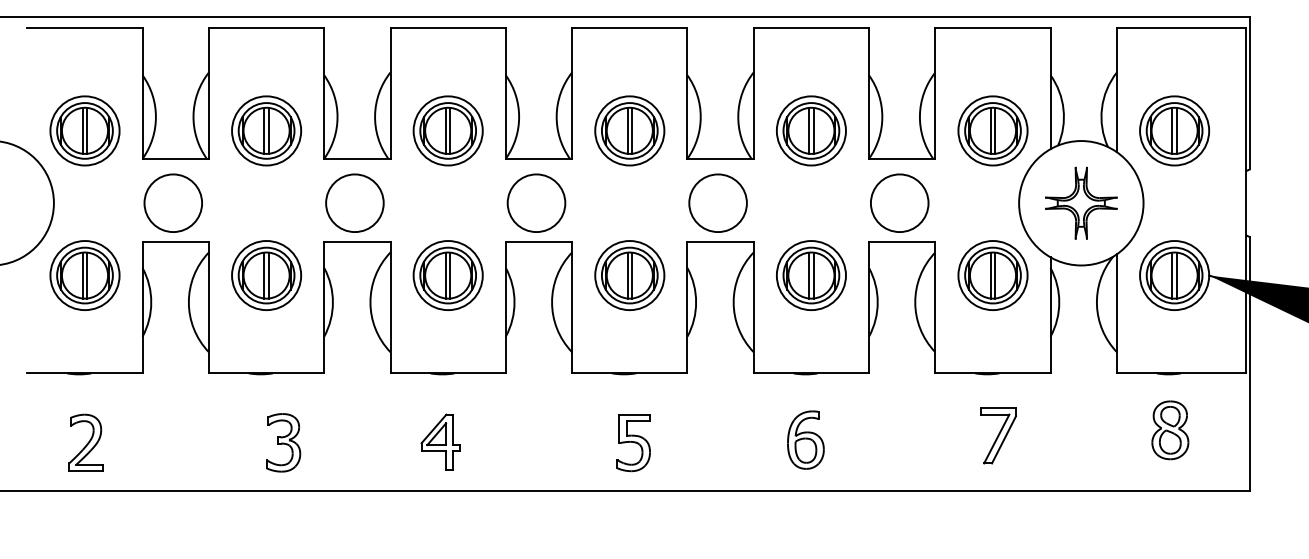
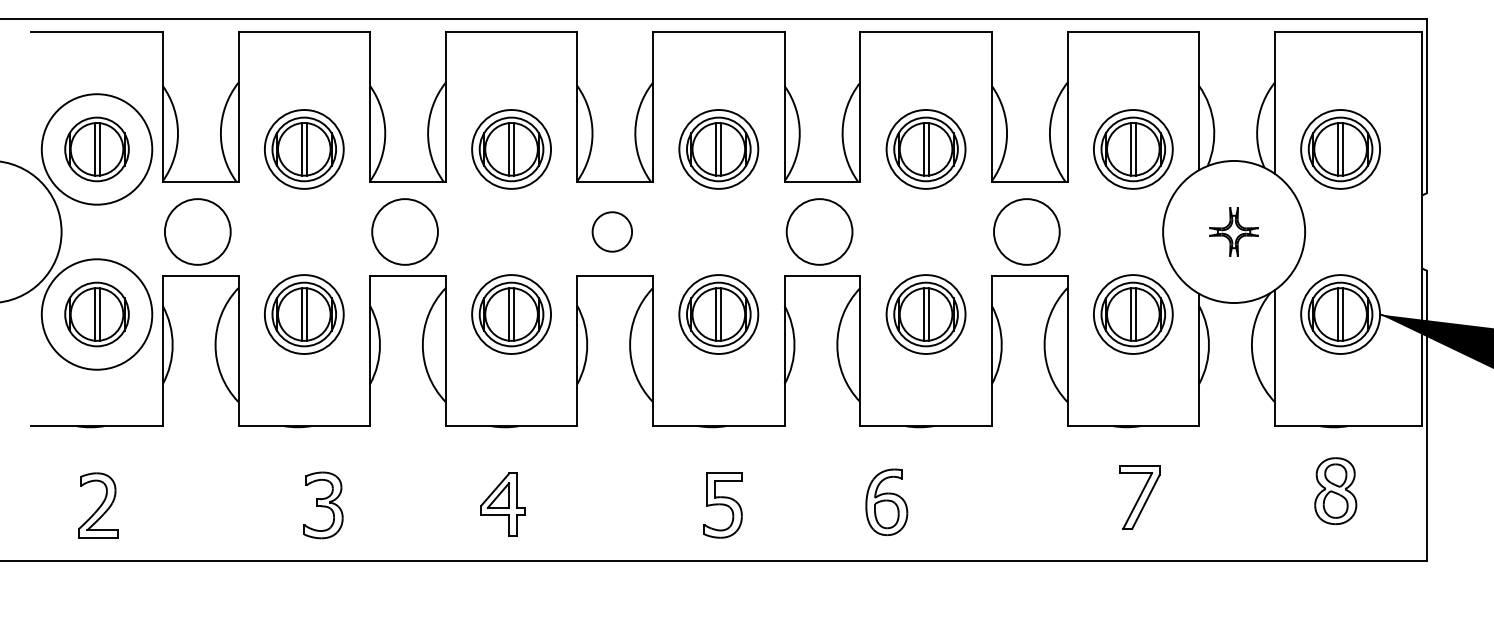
circle: (84, 130) -> (96, 149), size x1.4
circle: (536, 202) -> (612, 231), size x0.6
part: (1080, 202) -> (1233, 231), size x0.6
circle: (84, 275) -> (96, 314), size x1.4
part: (805, 439) -> (886, 501), moved

